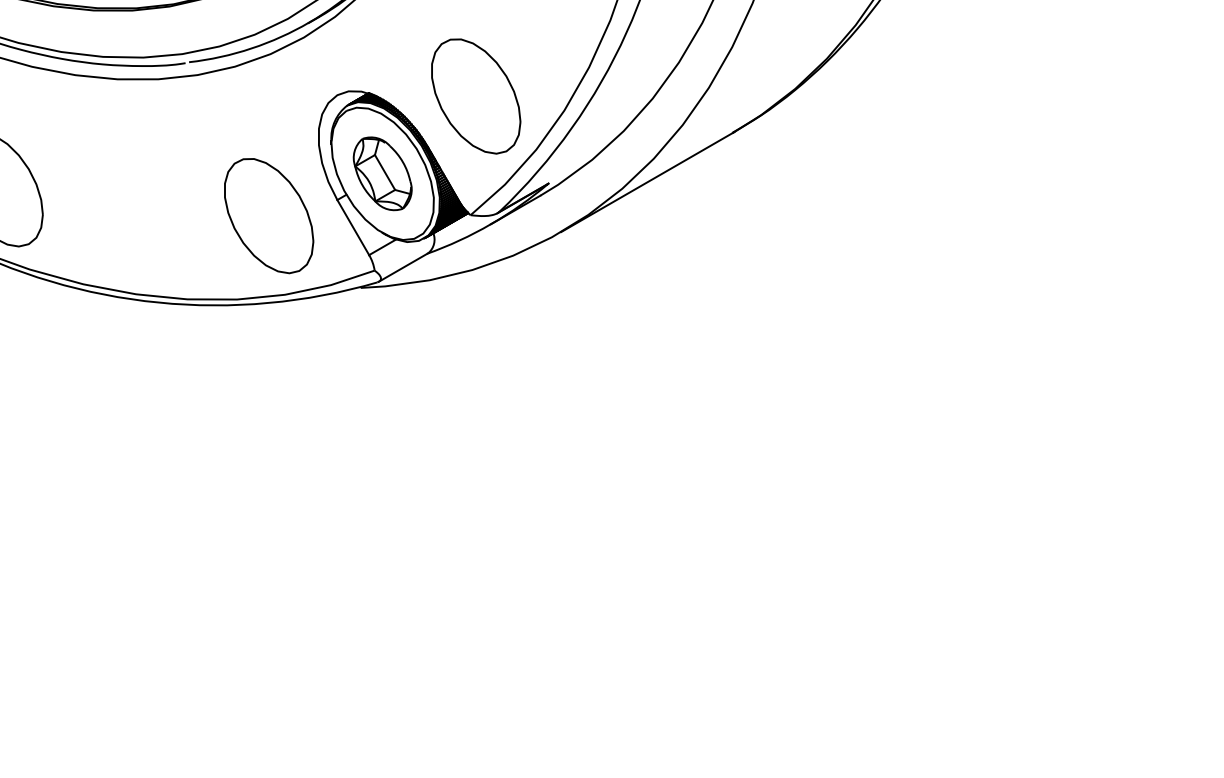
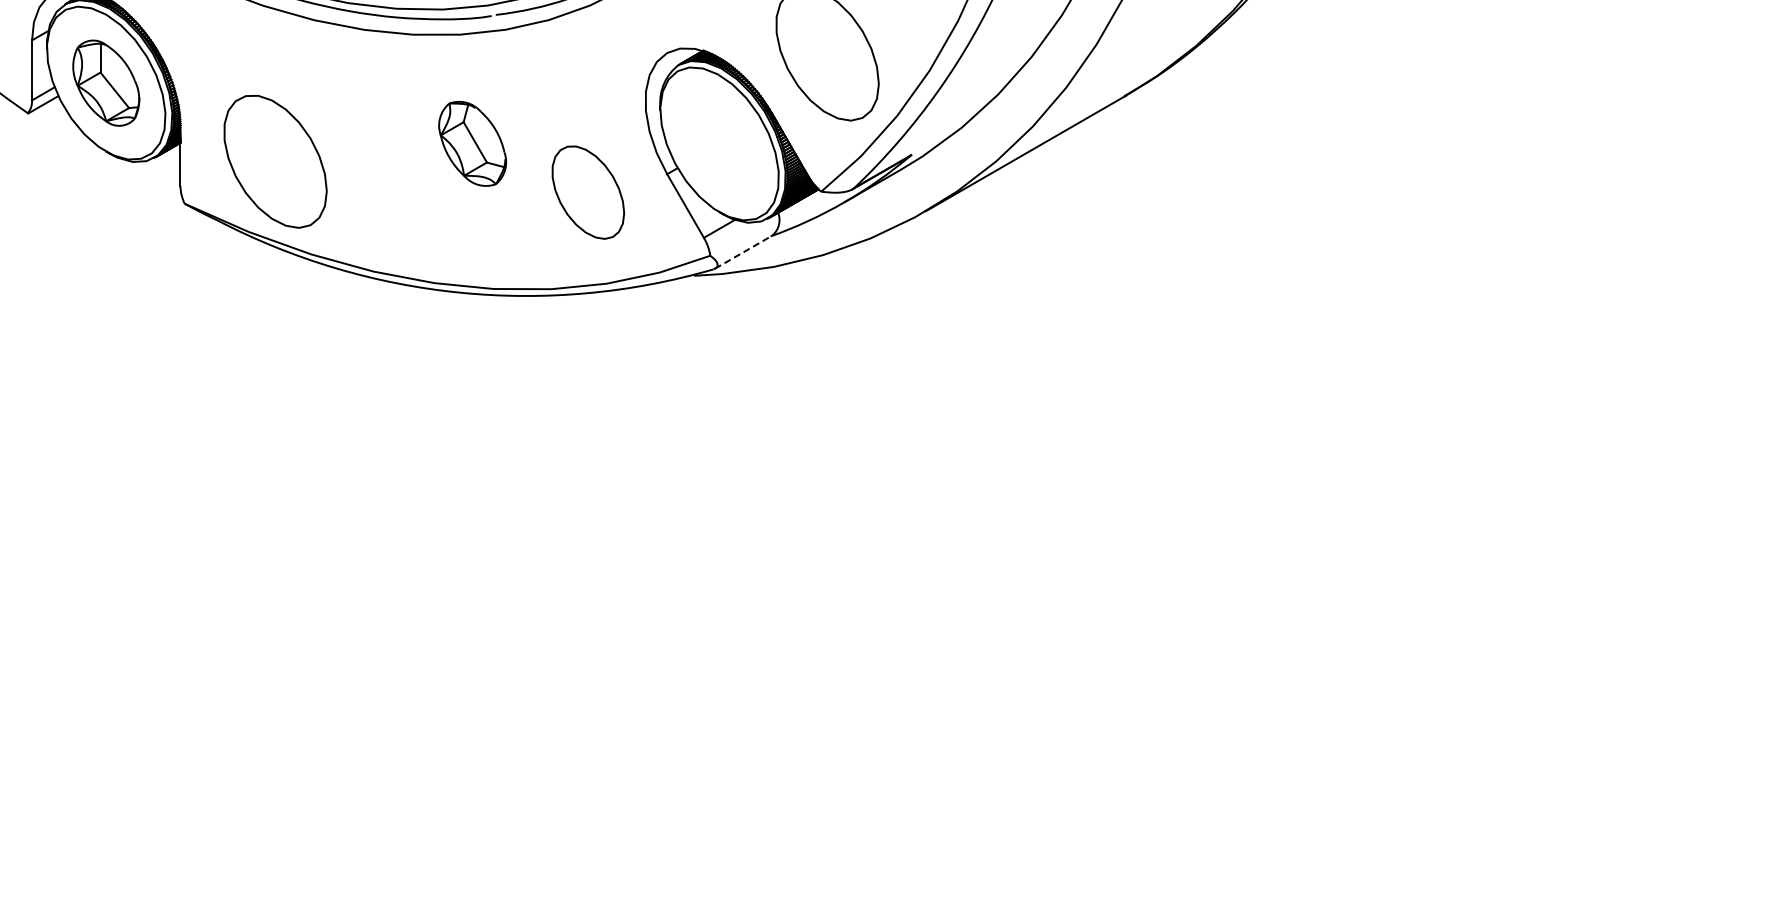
part: (382, 173) -> (472, 143), moved
part: (269, 215) -> (588, 192), size x0.7
line: (404, 266) -> (744, 251), solid -> dashed

